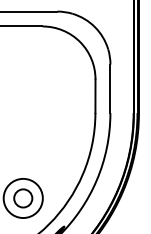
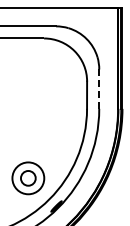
line: (110, 89) -> (99, 89), solid -> dashed

